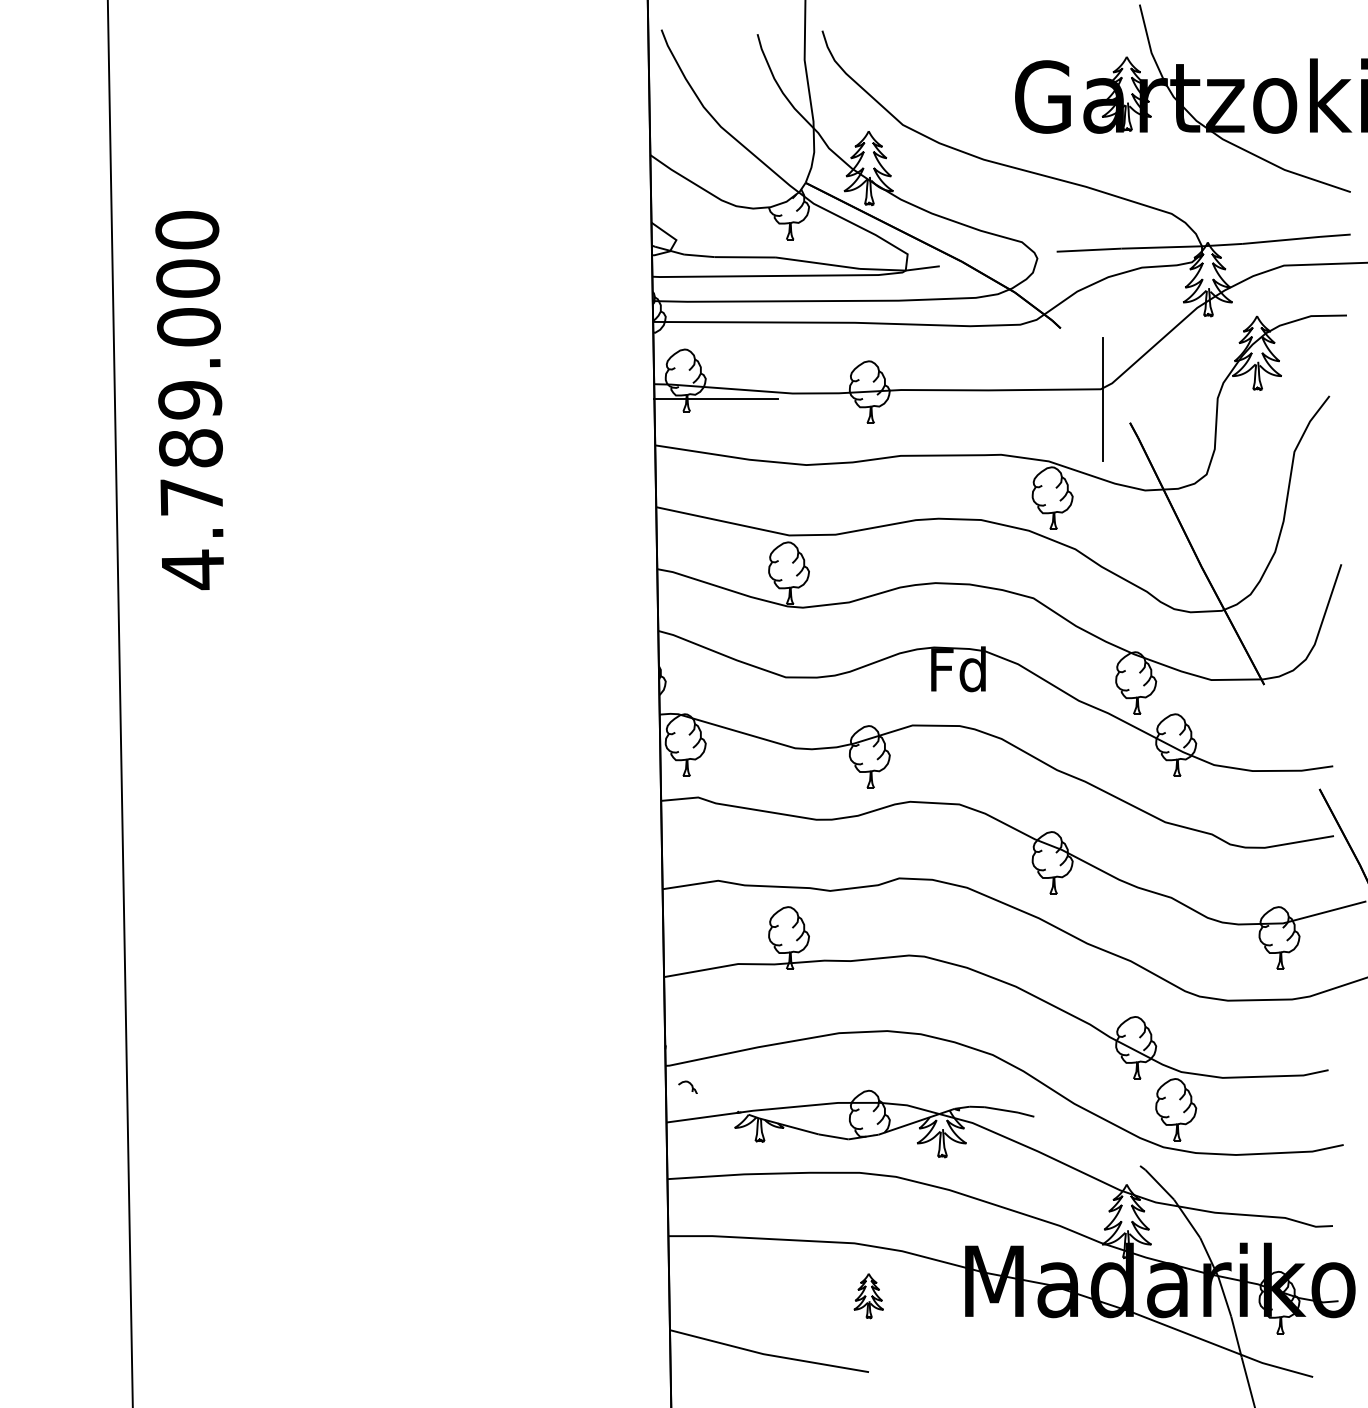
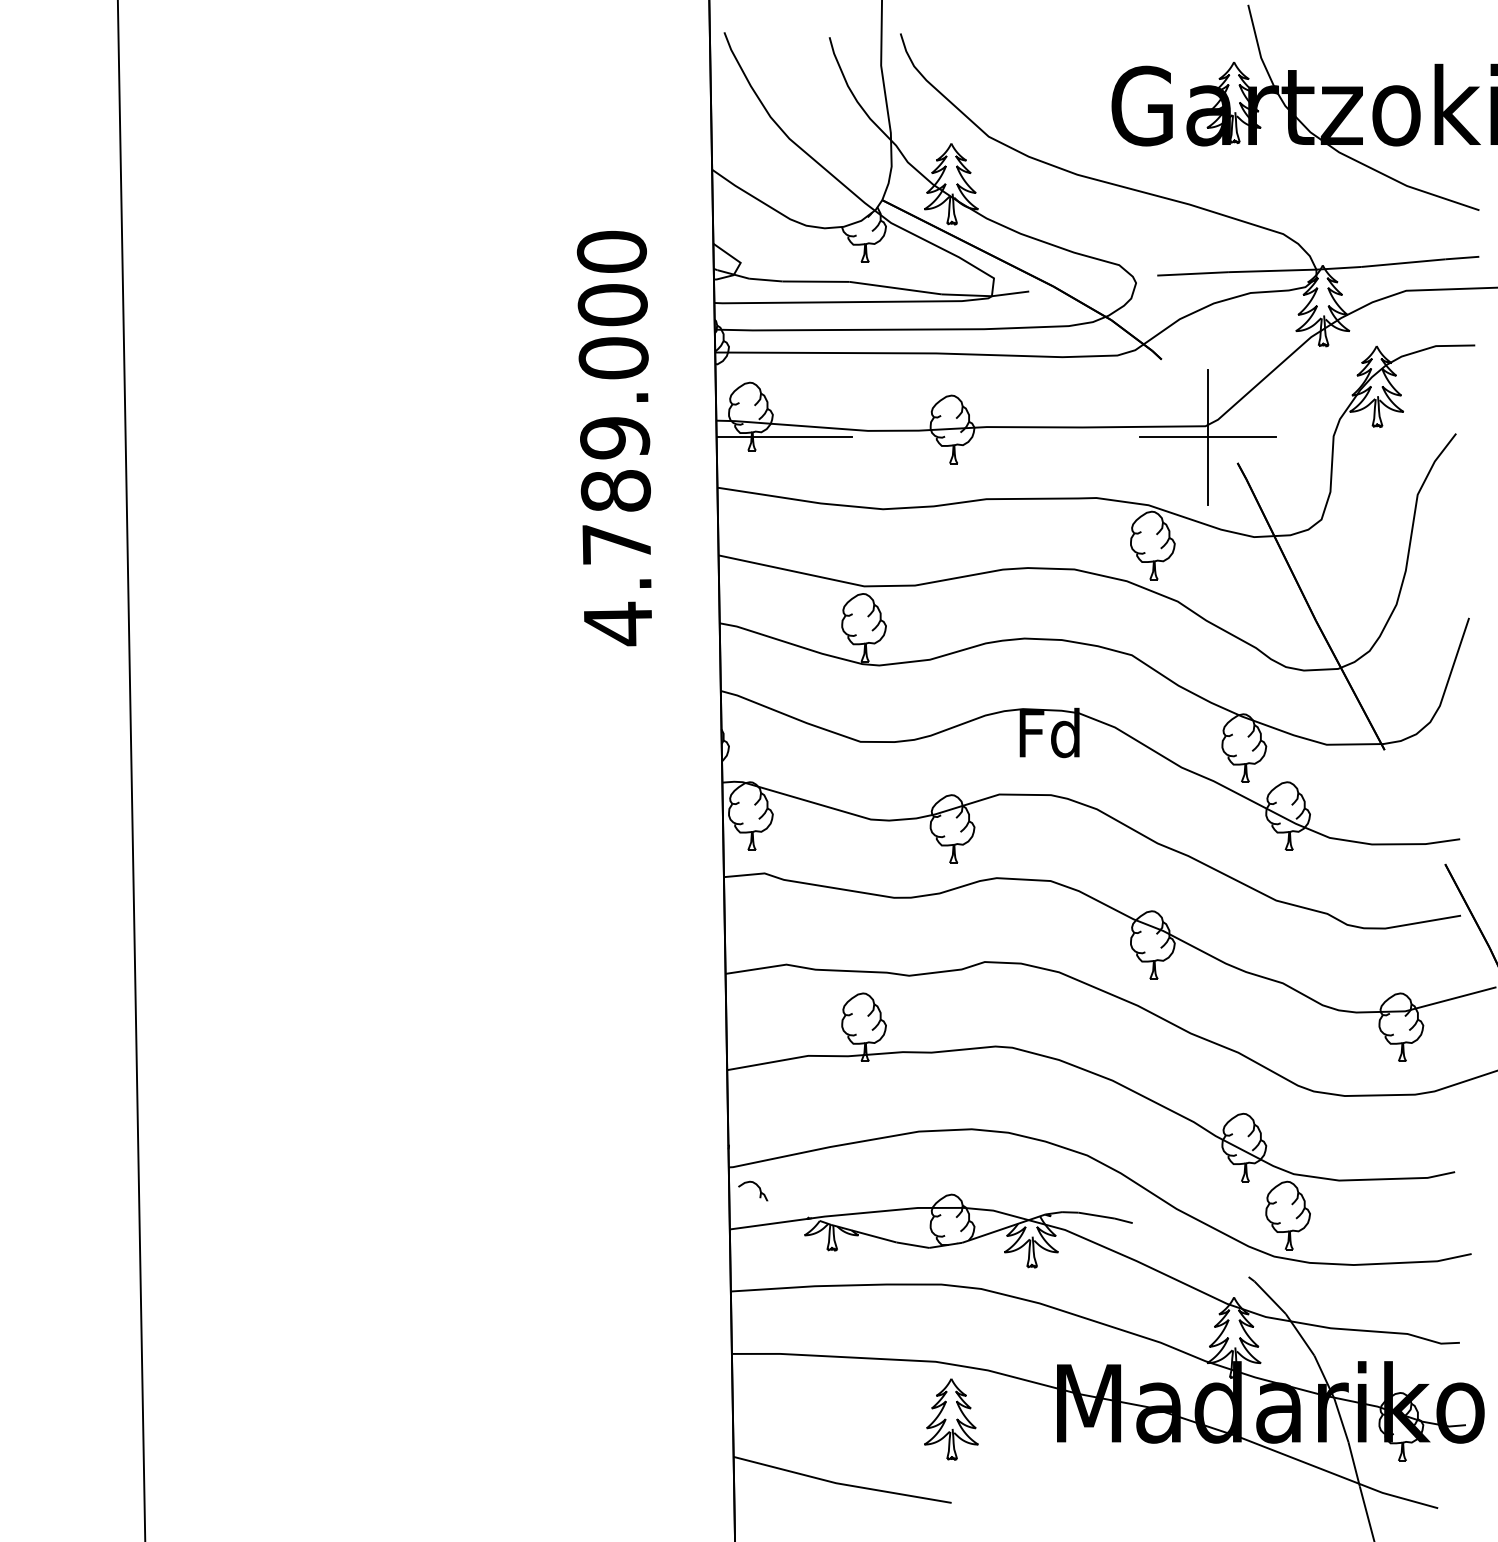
line: (1102, 399) -> (1207, 437), added
text: (188, 400) -> (613, 438), moved
part: (688, 1086) -> (753, 1190), size x1.43
part: (868, 1296) -> (951, 1419), size x1.67

